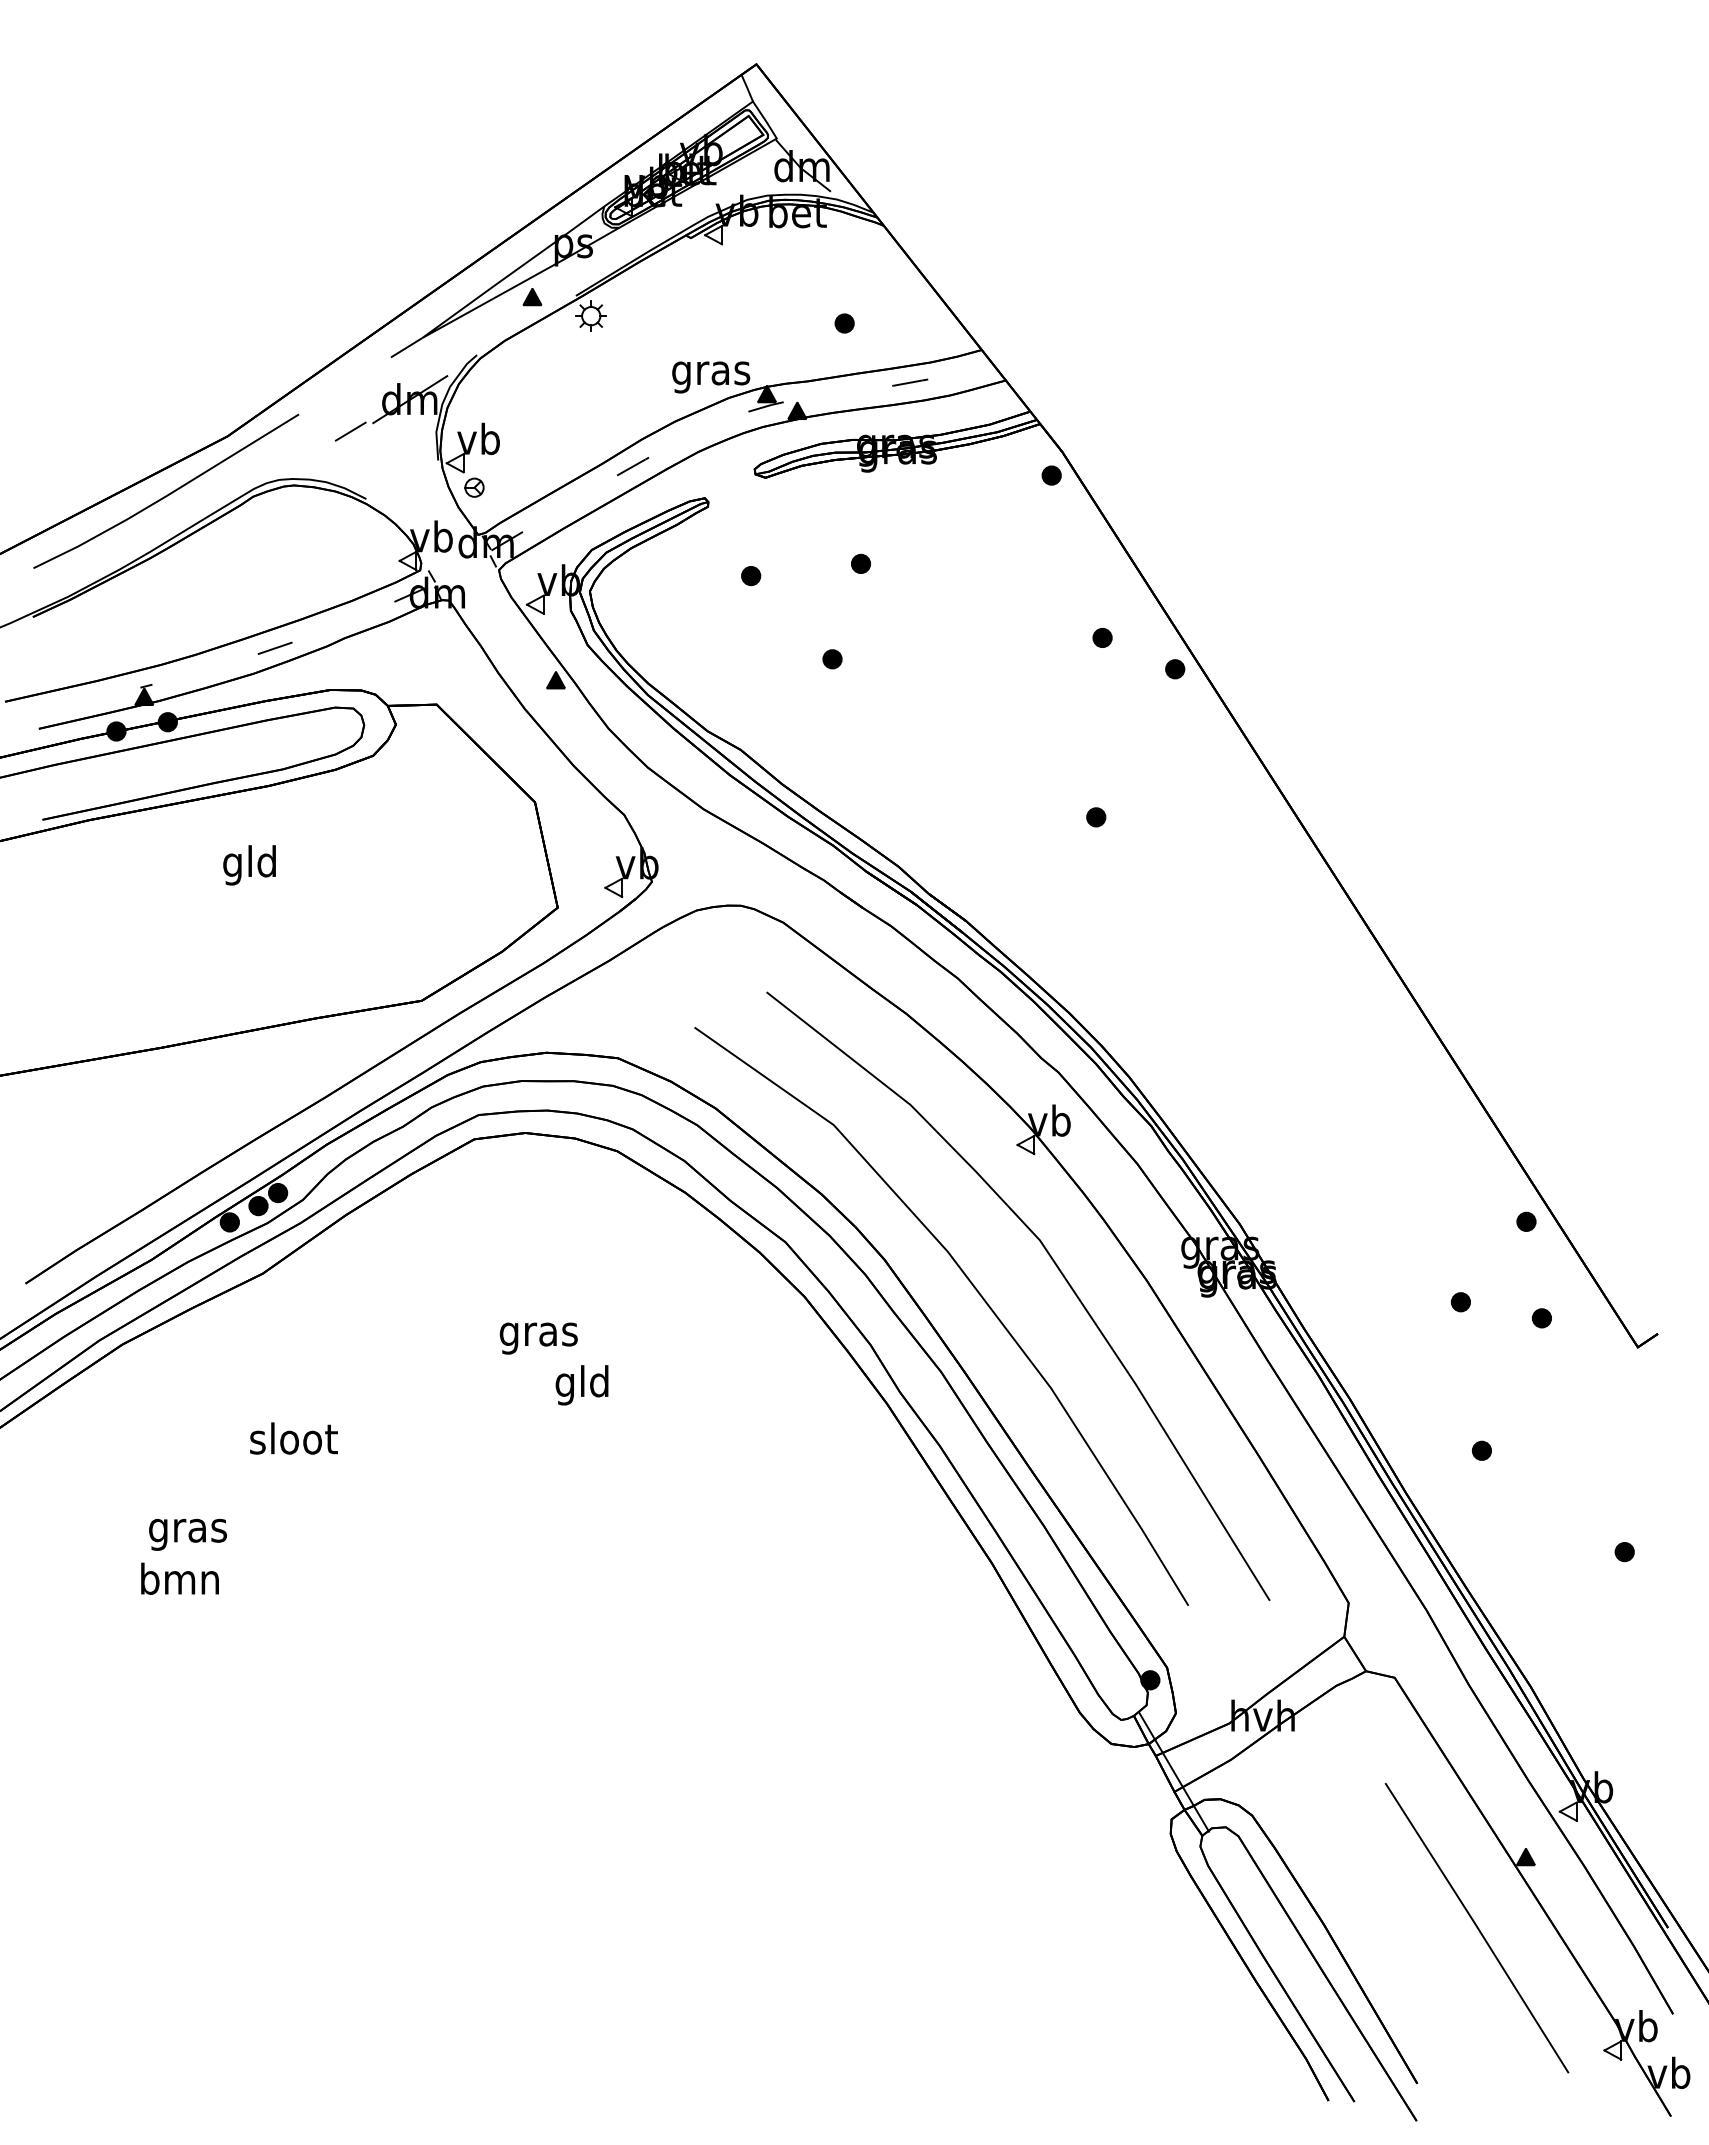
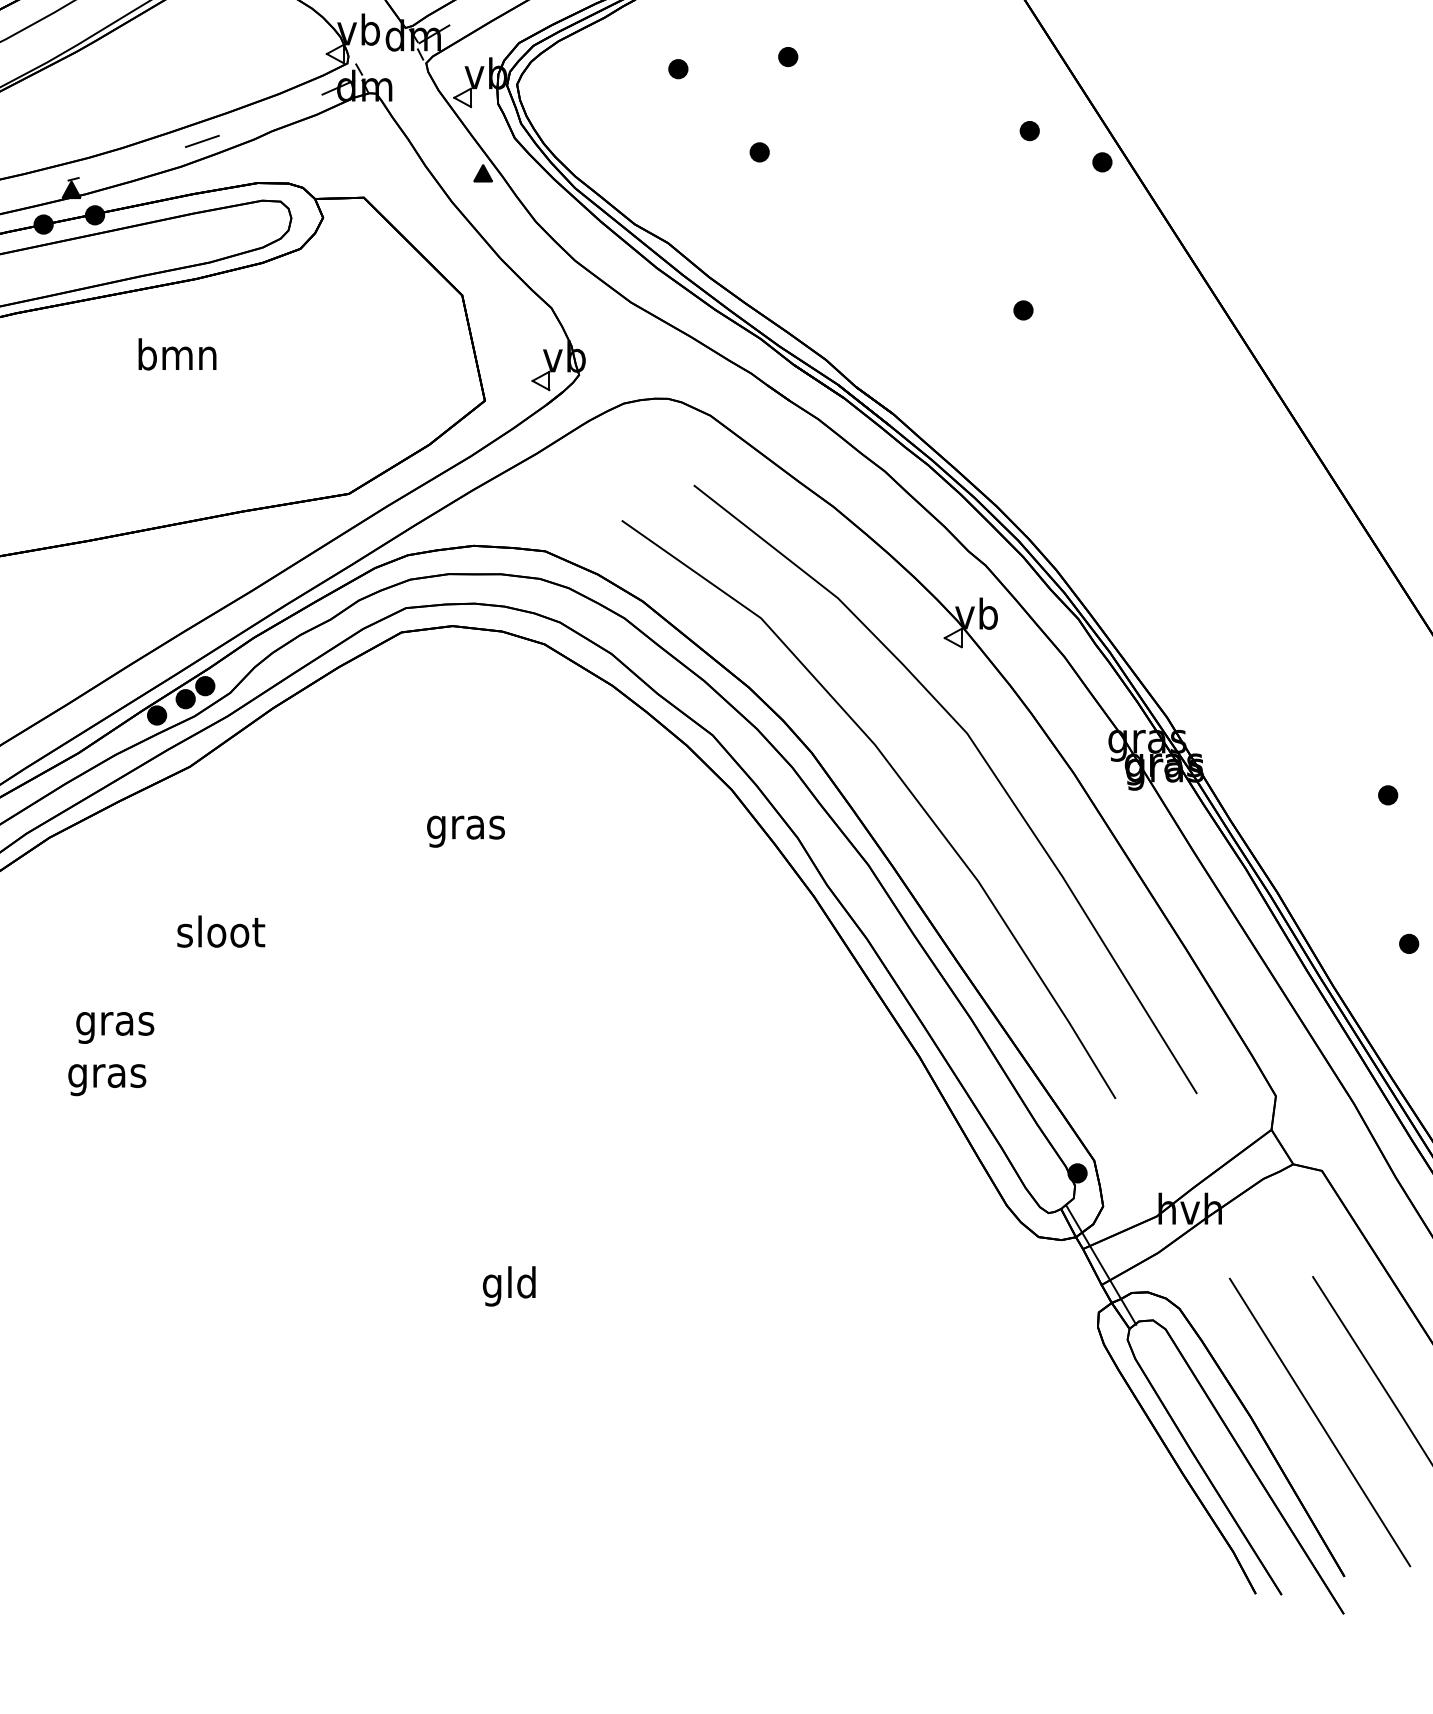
text: (250, 865) -> (177, 358), gld -> bmn
text: (581, 1385) -> (508, 1286), moved
text: (180, 1582) -> (107, 1075), bmn -> gras
line: (1392, 1929) -> (1319, 1422), added

